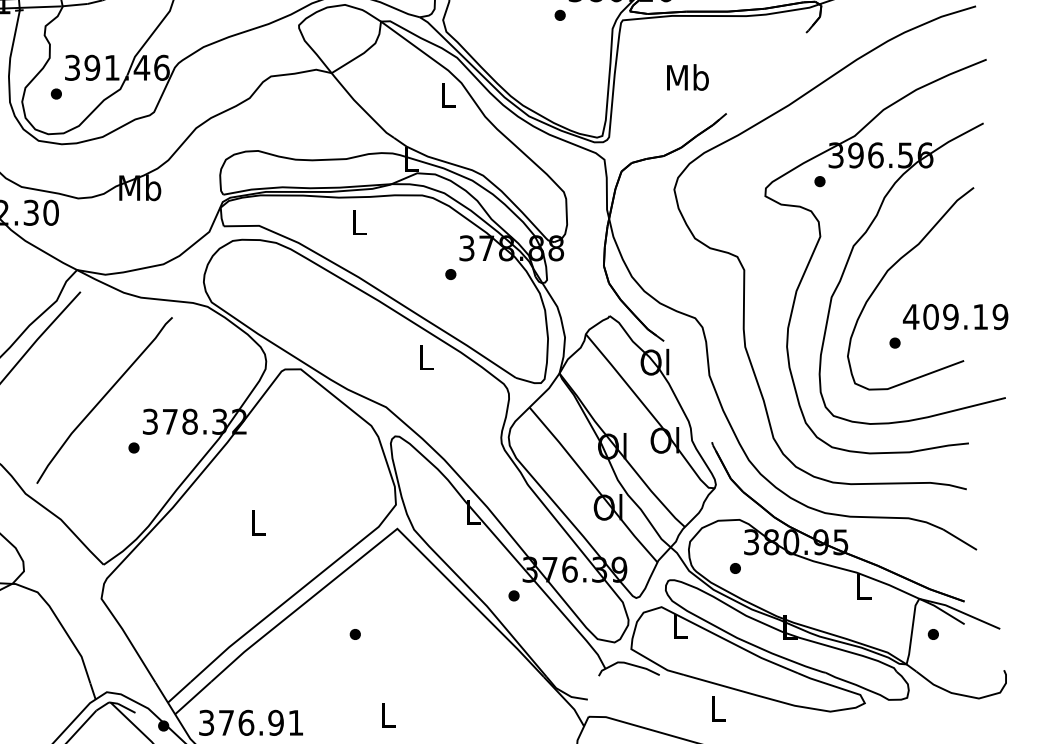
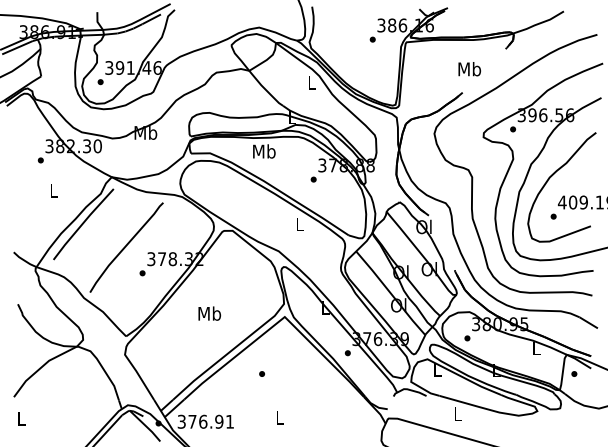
text: (687, 78) -> (469, 69), moved
text: (359, 222) -> (264, 151), L -> Mb
text: (257, 522) -> (209, 313), L -> Mb

